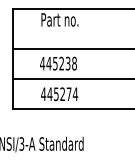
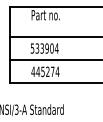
text: (58, 63) -> (44, 48), 445238 -> 533904

